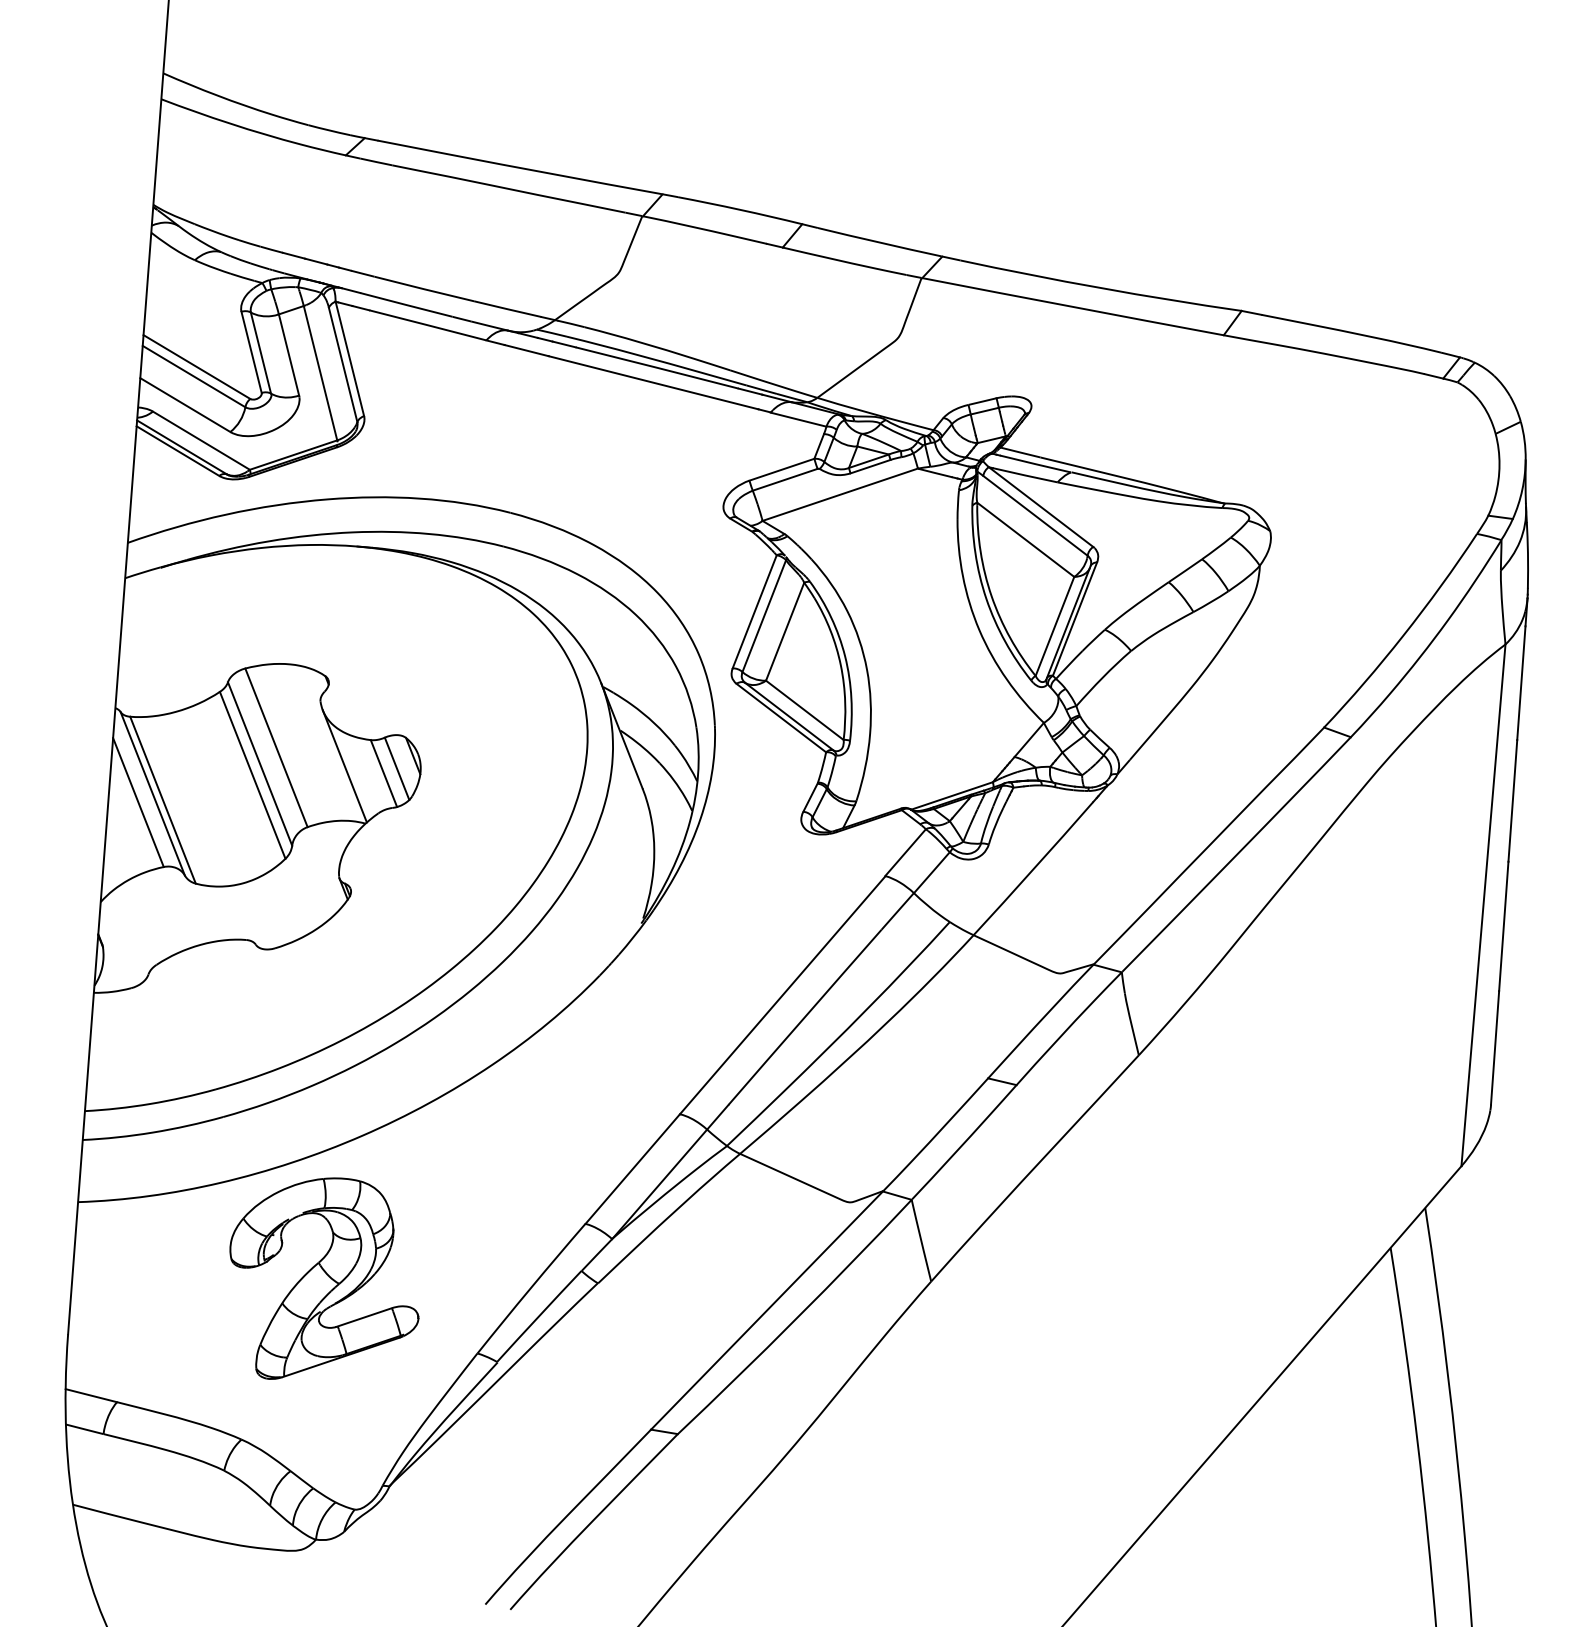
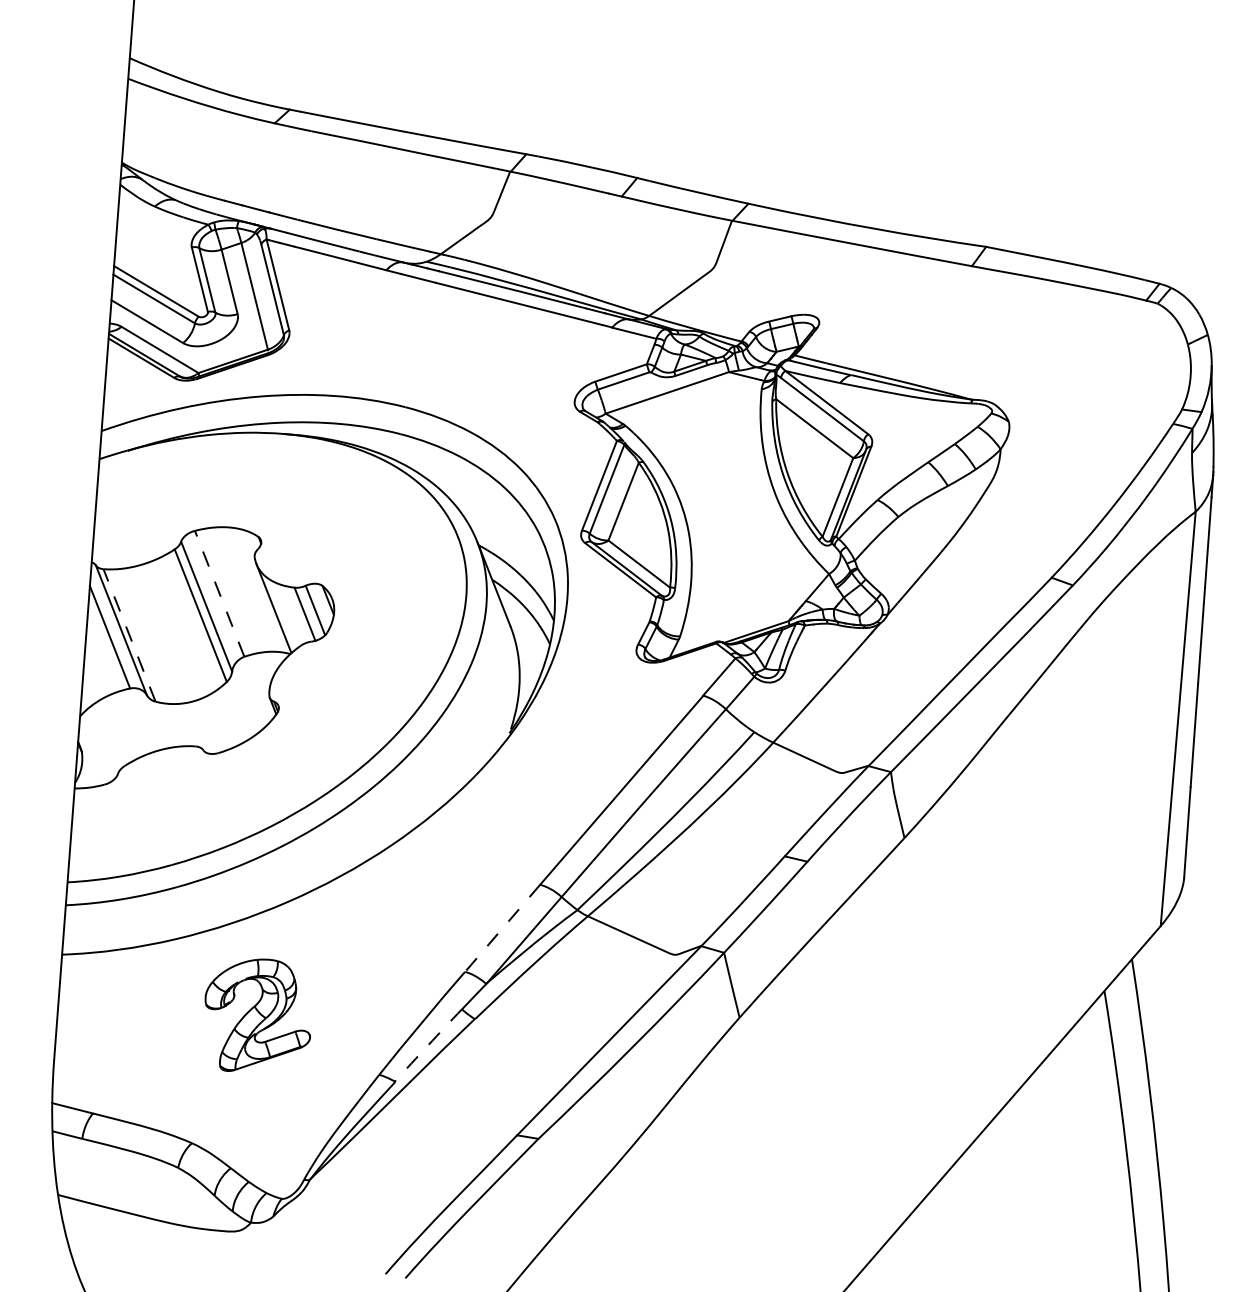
line: (276, 747) -> (219, 593), solid -> dashed
line: (162, 799) -> (129, 634), solid -> dashed
line: (632, 1169) -> (502, 928), solid -> dashed
part: (324, 1277) -> (257, 1014), size x0.7
arc: (539, 1316) -> (428, 1045), solid -> dashed

